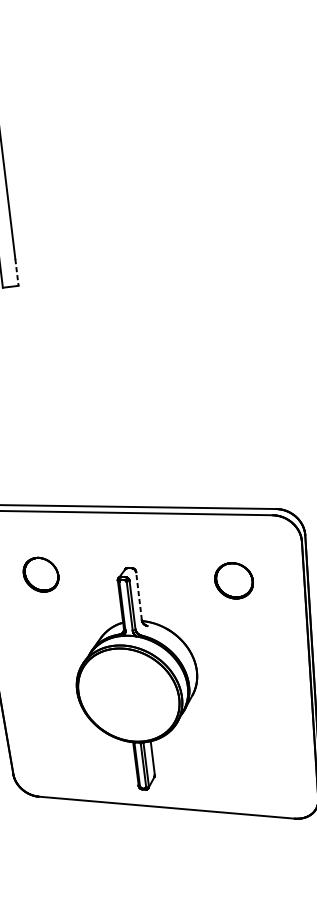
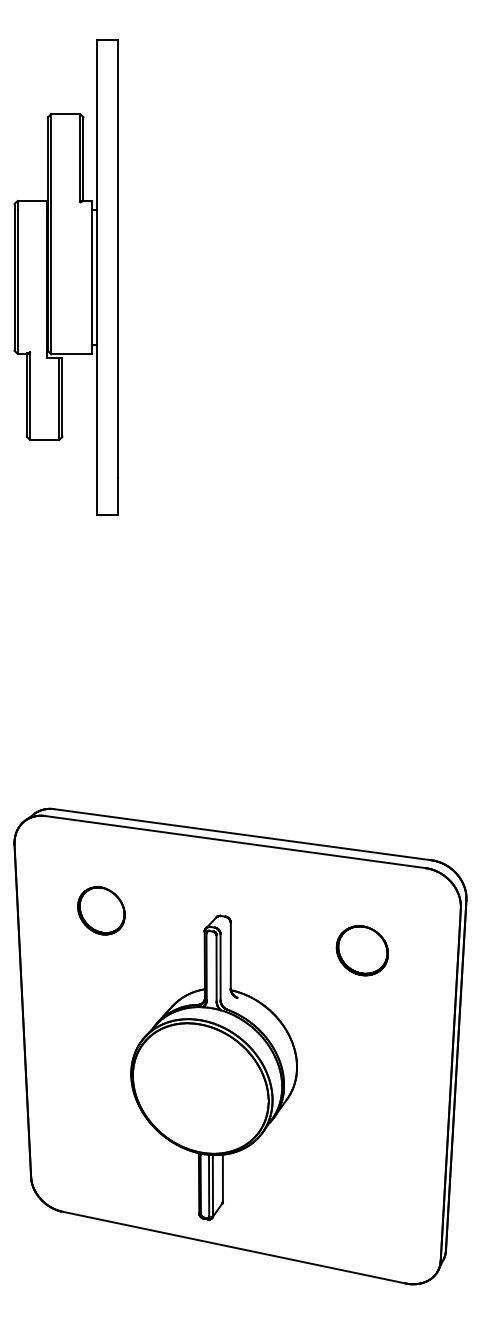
line: (17, 273) -> (118, 497), dashed -> solid
line: (138, 595) -> (230, 955), dashed -> solid

